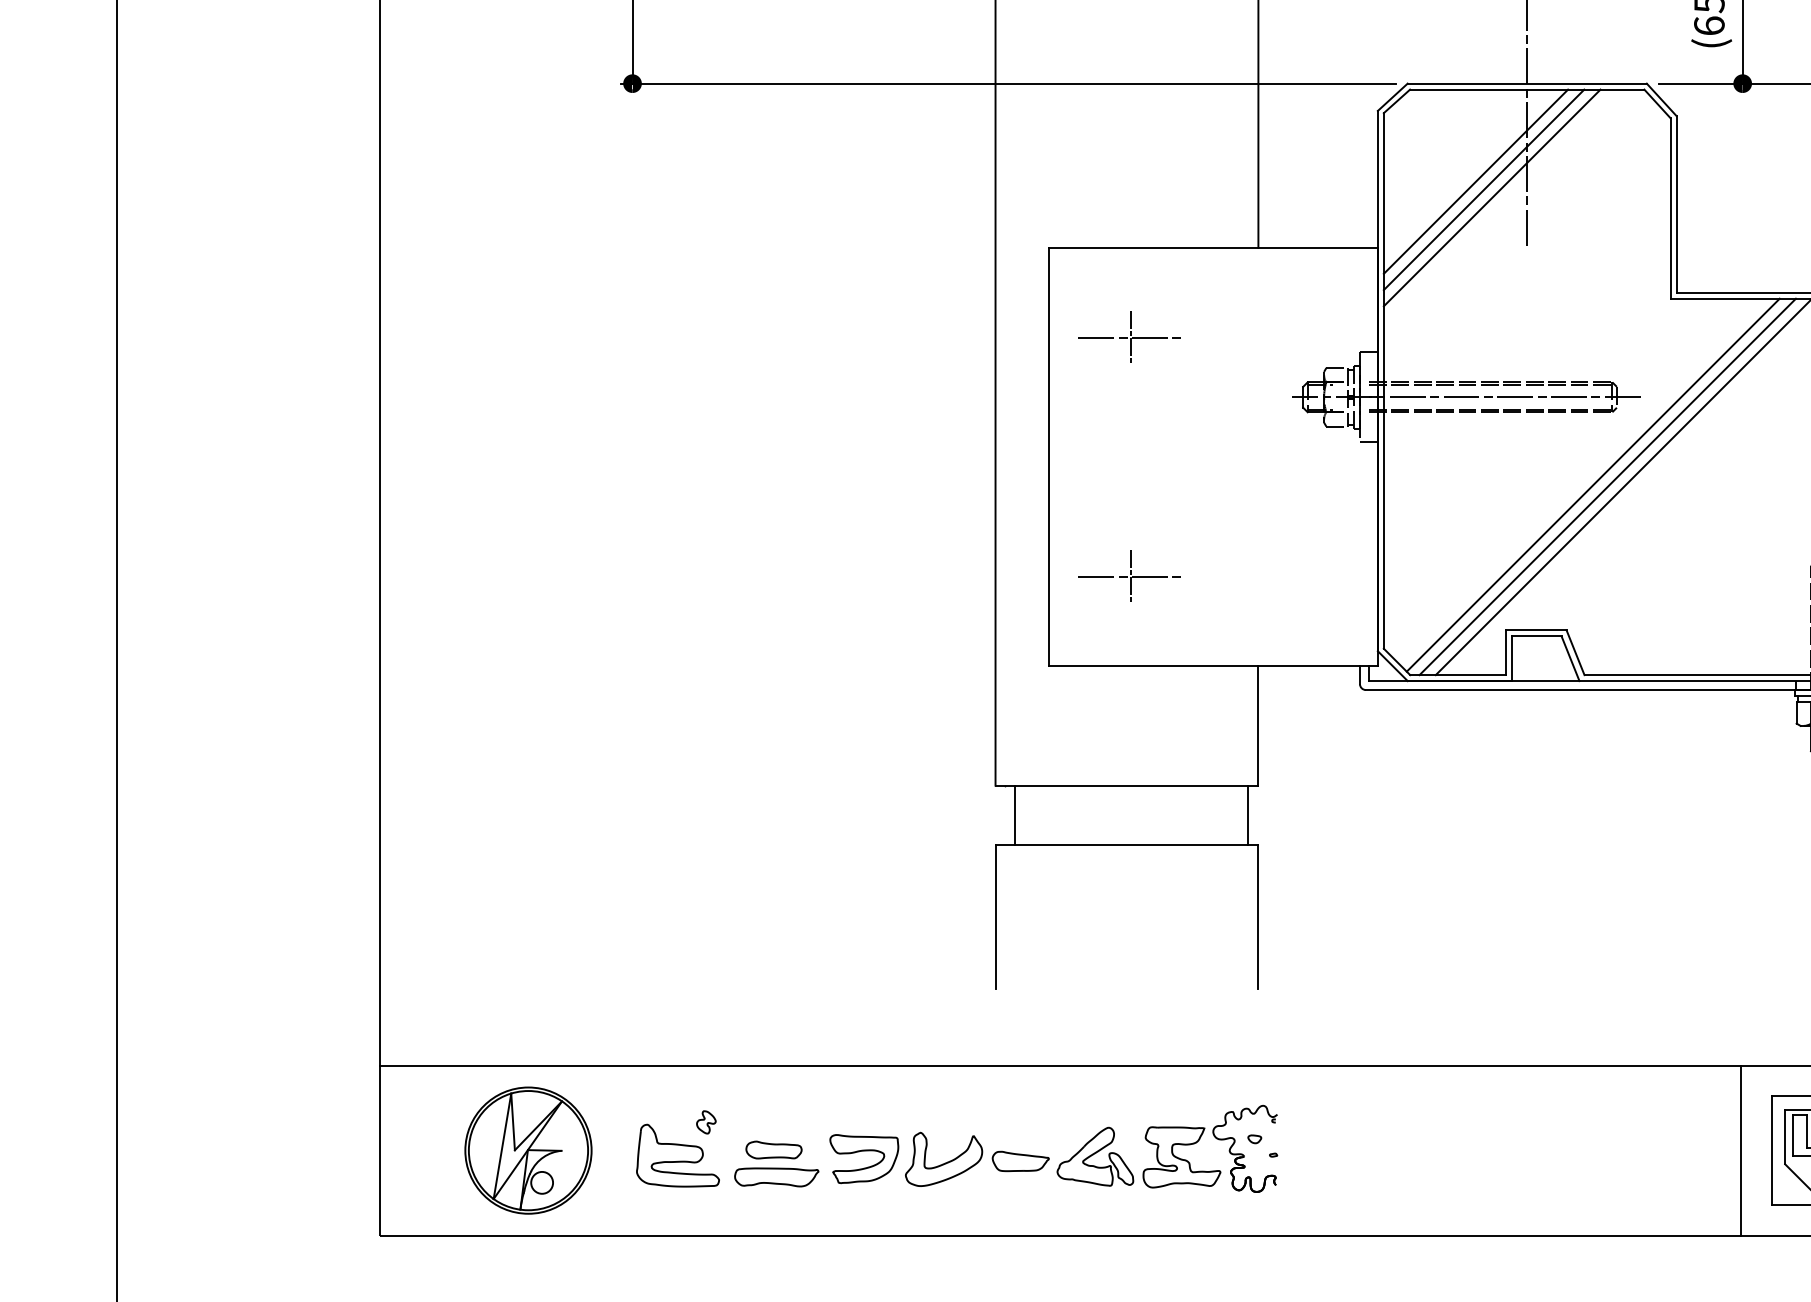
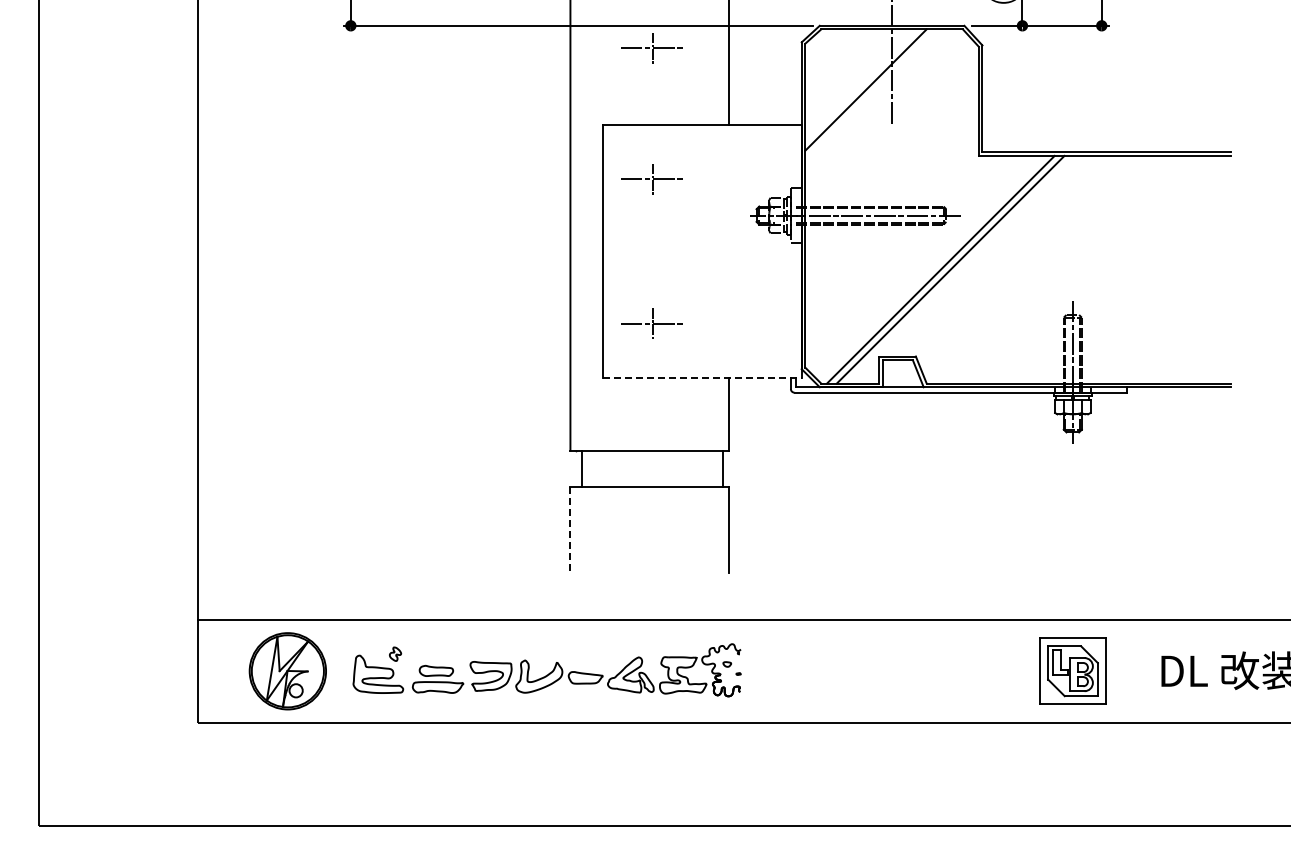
part: (1129, 121) -> (651, 48), added
line: (1475, 180) -> (860, 84), removed
line: (1491, 197) -> (870, 94), removed
line: (1592, 484) -> (931, 268), removed
line: (1213, 666) -> (702, 378), solid -> dashed
line: (995, 917) -> (570, 530), solid -> dashed
line: (1741, 1149) -> (1021, 670), removed

